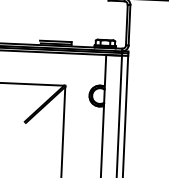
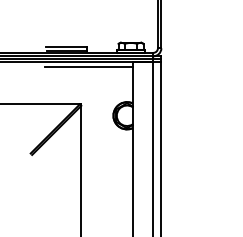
line: (72, 56) -> (88, 66), added

